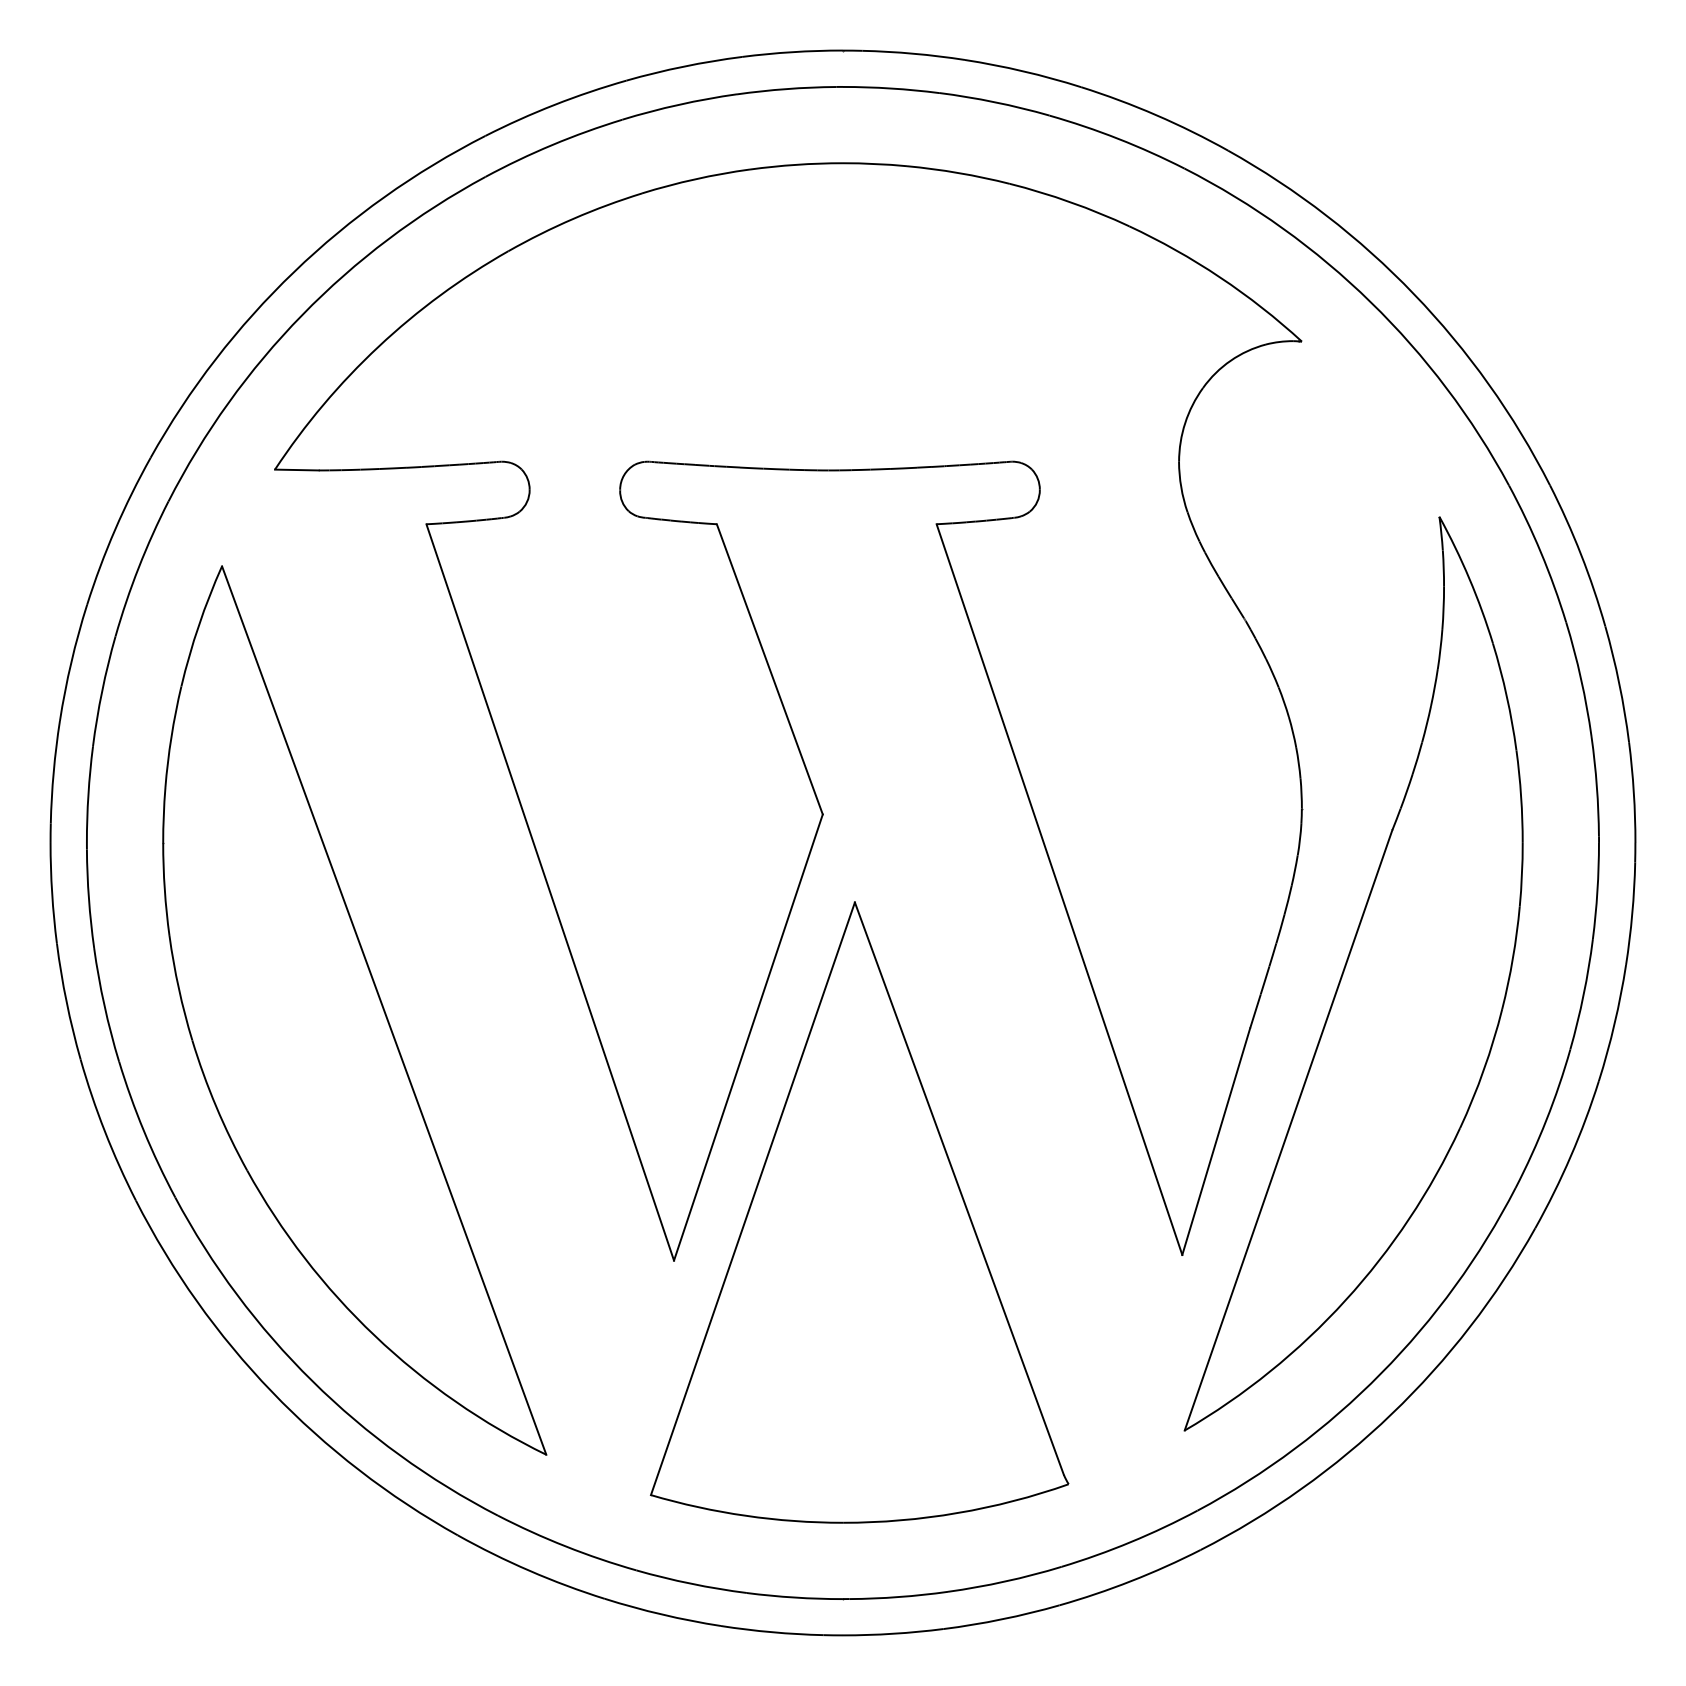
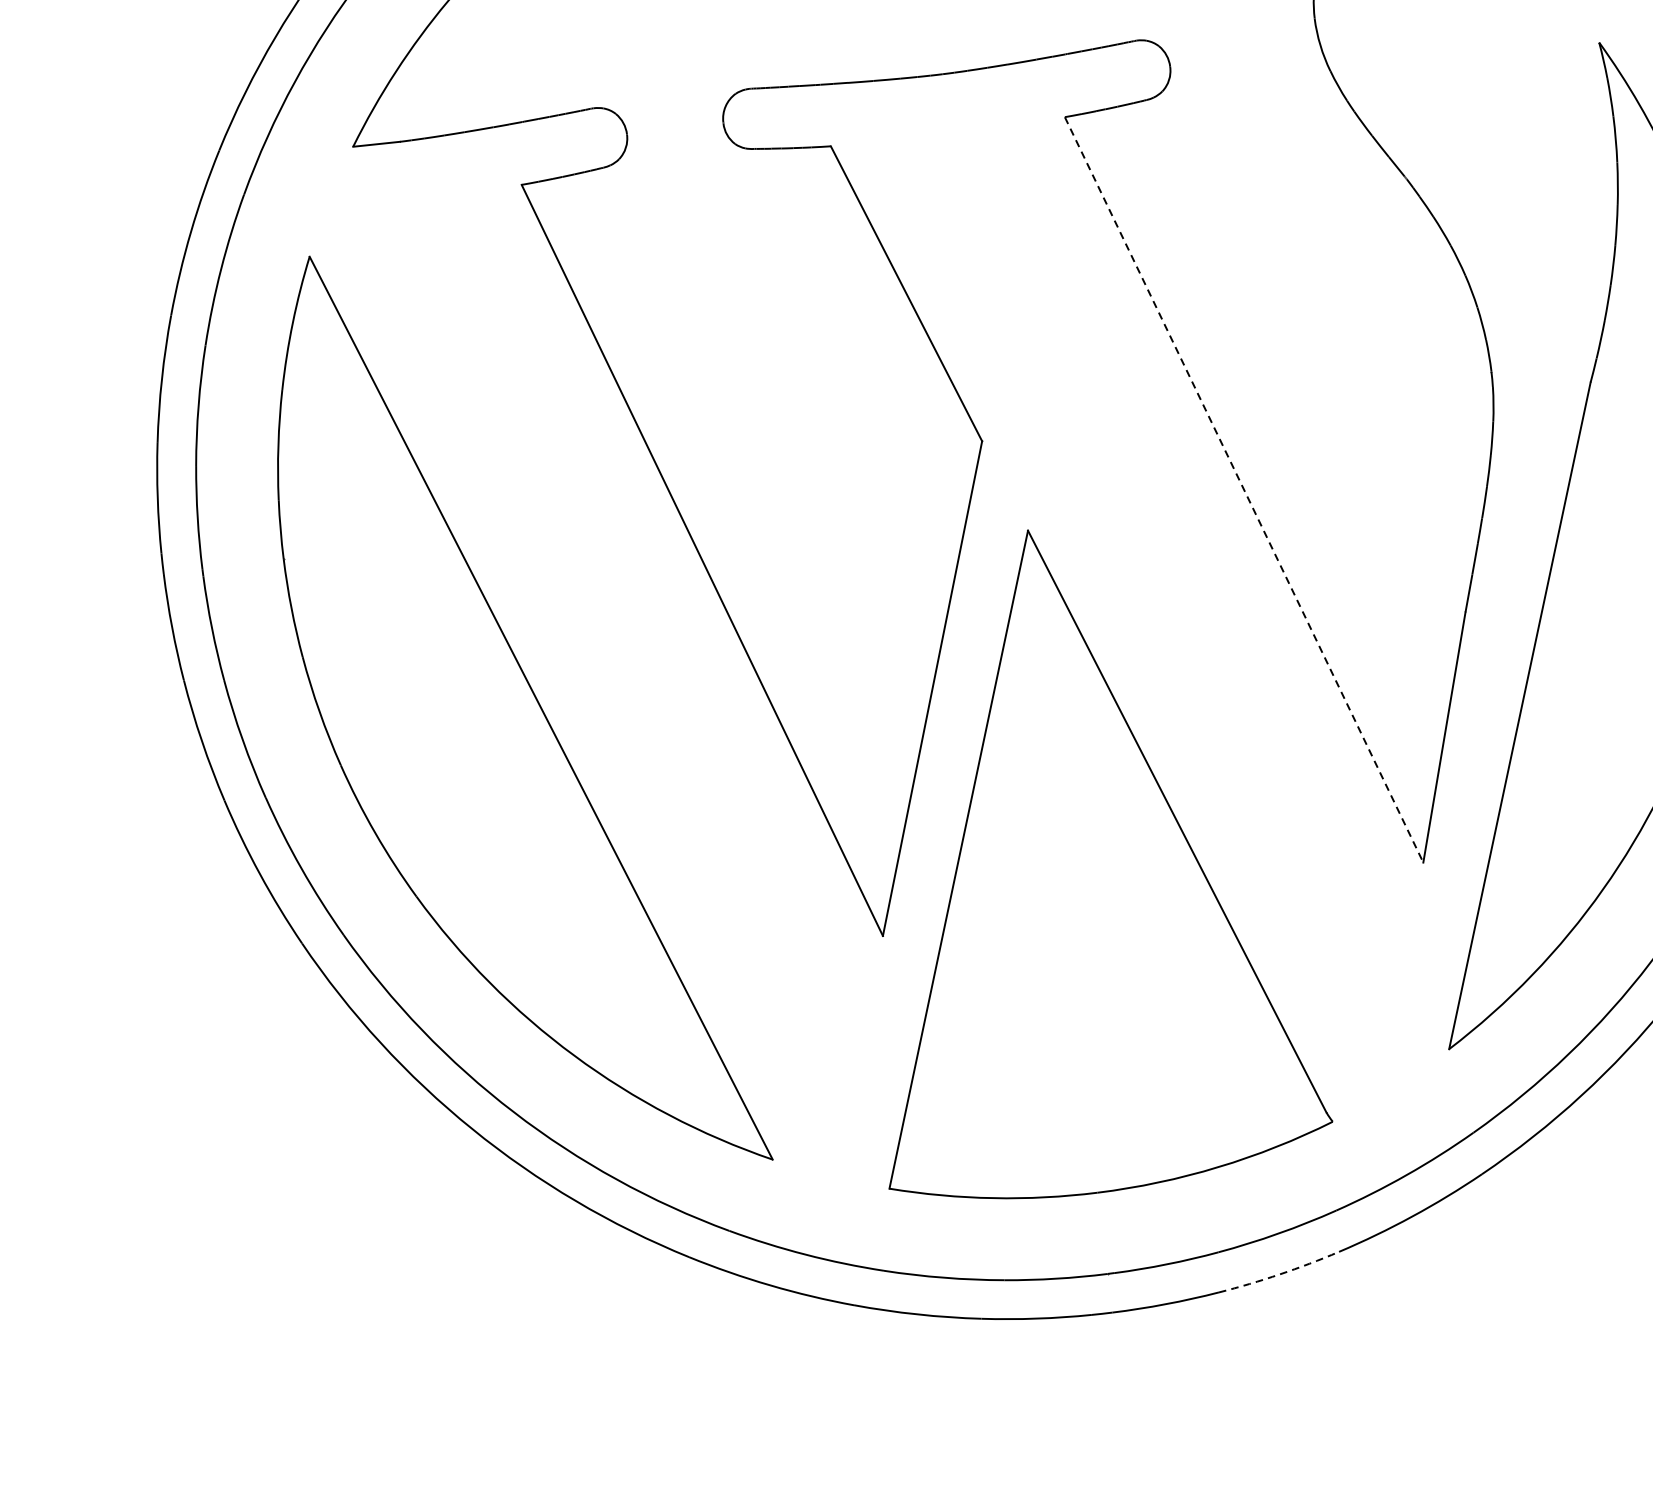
line: (1059, 890) -> (1244, 490), solid -> dashed
arc: (1002, 1619) -> (1280, 1274), solid -> dashed

